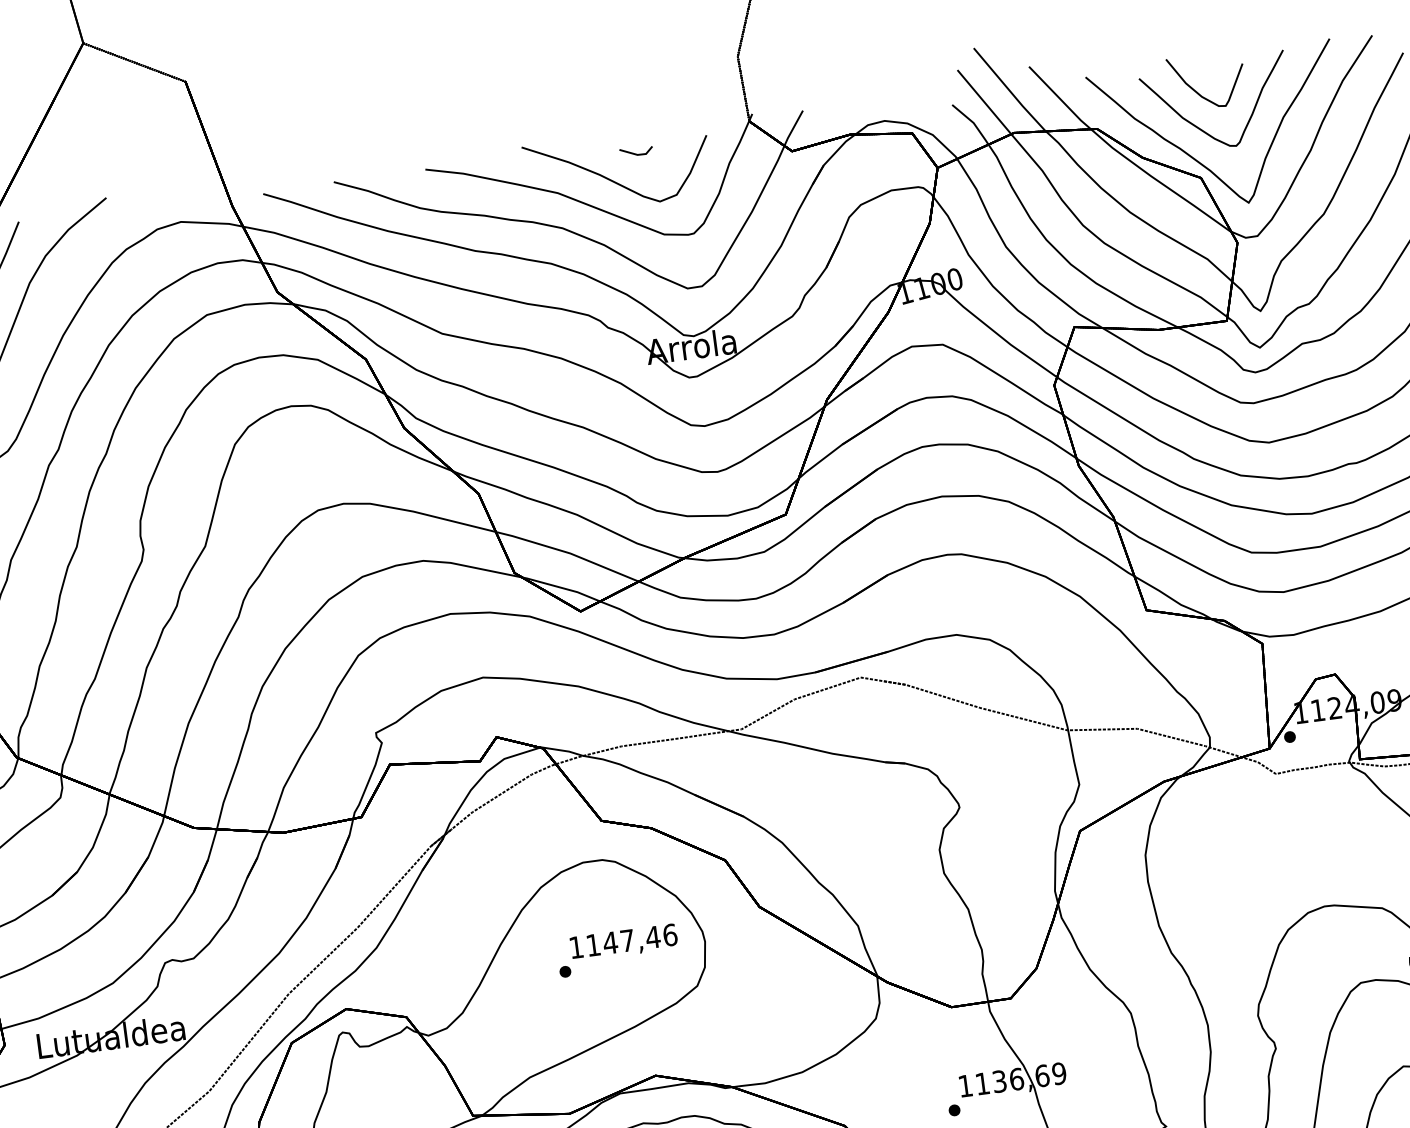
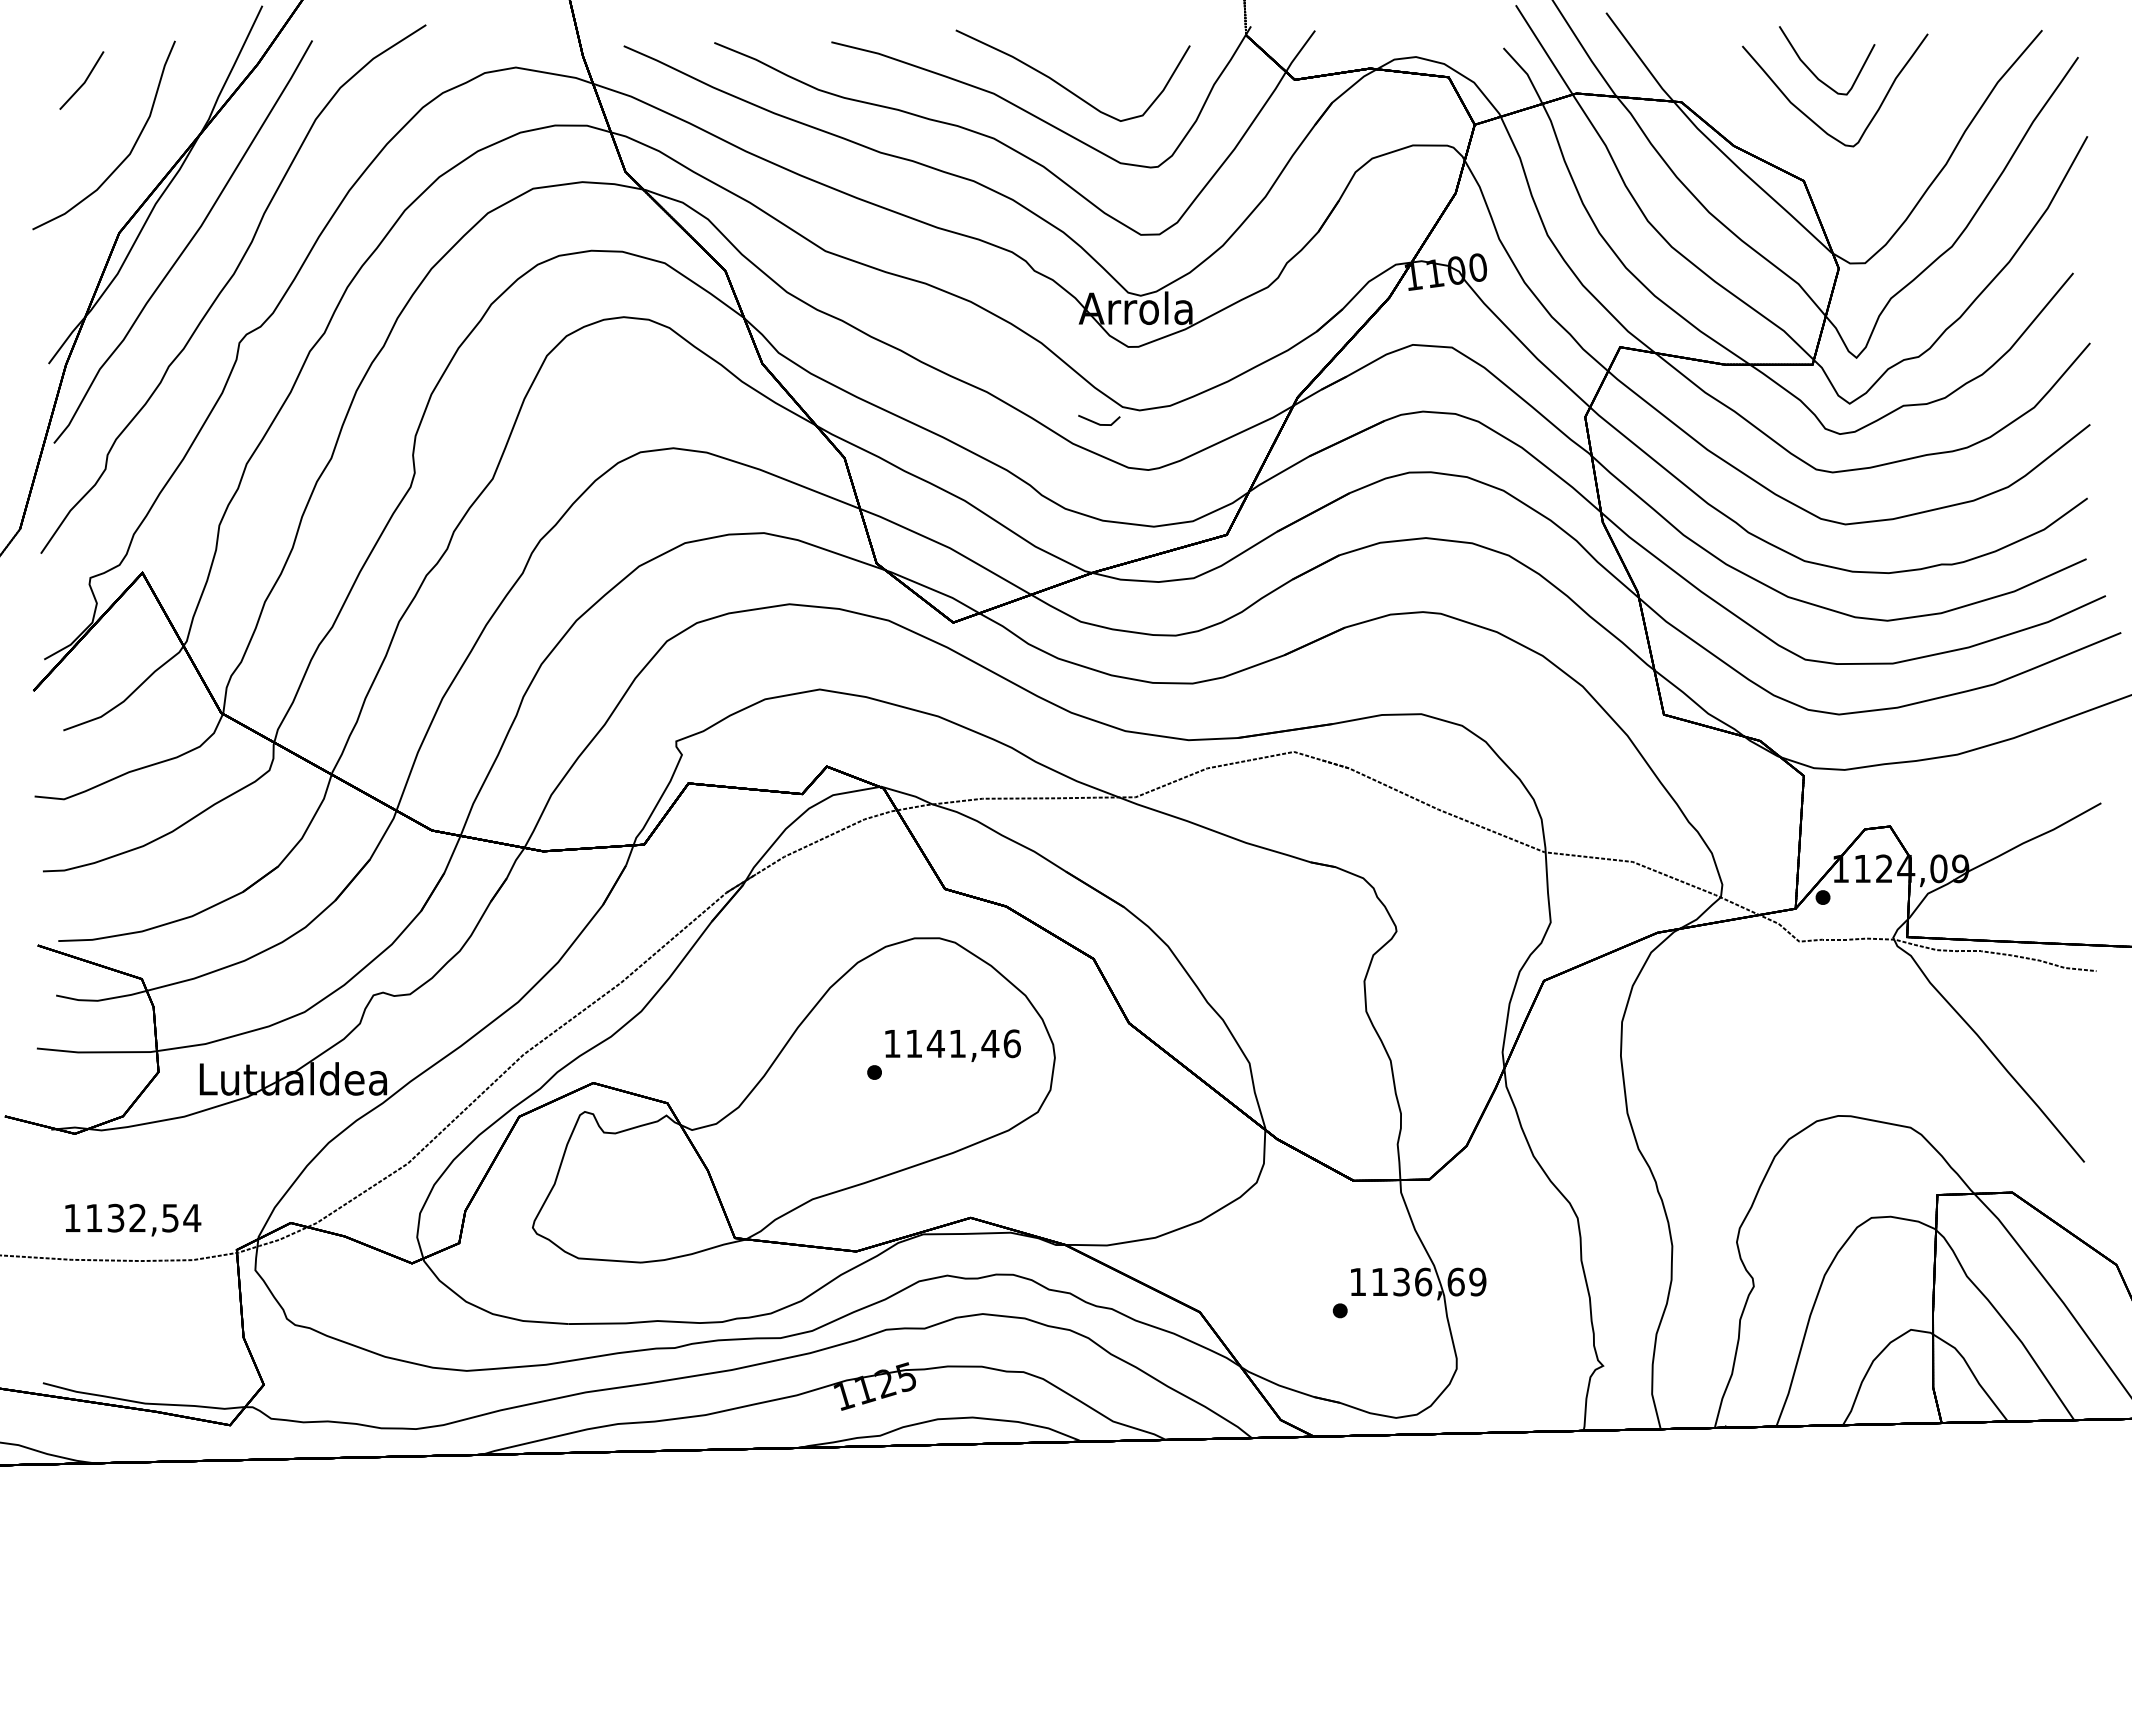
line: (635, 153) -> (1097, 422), moved
part: (1195, 158) -> (1799, 155), removed
text: (627, 940) -> (957, 1043), 1147,46 -> 1141,46

